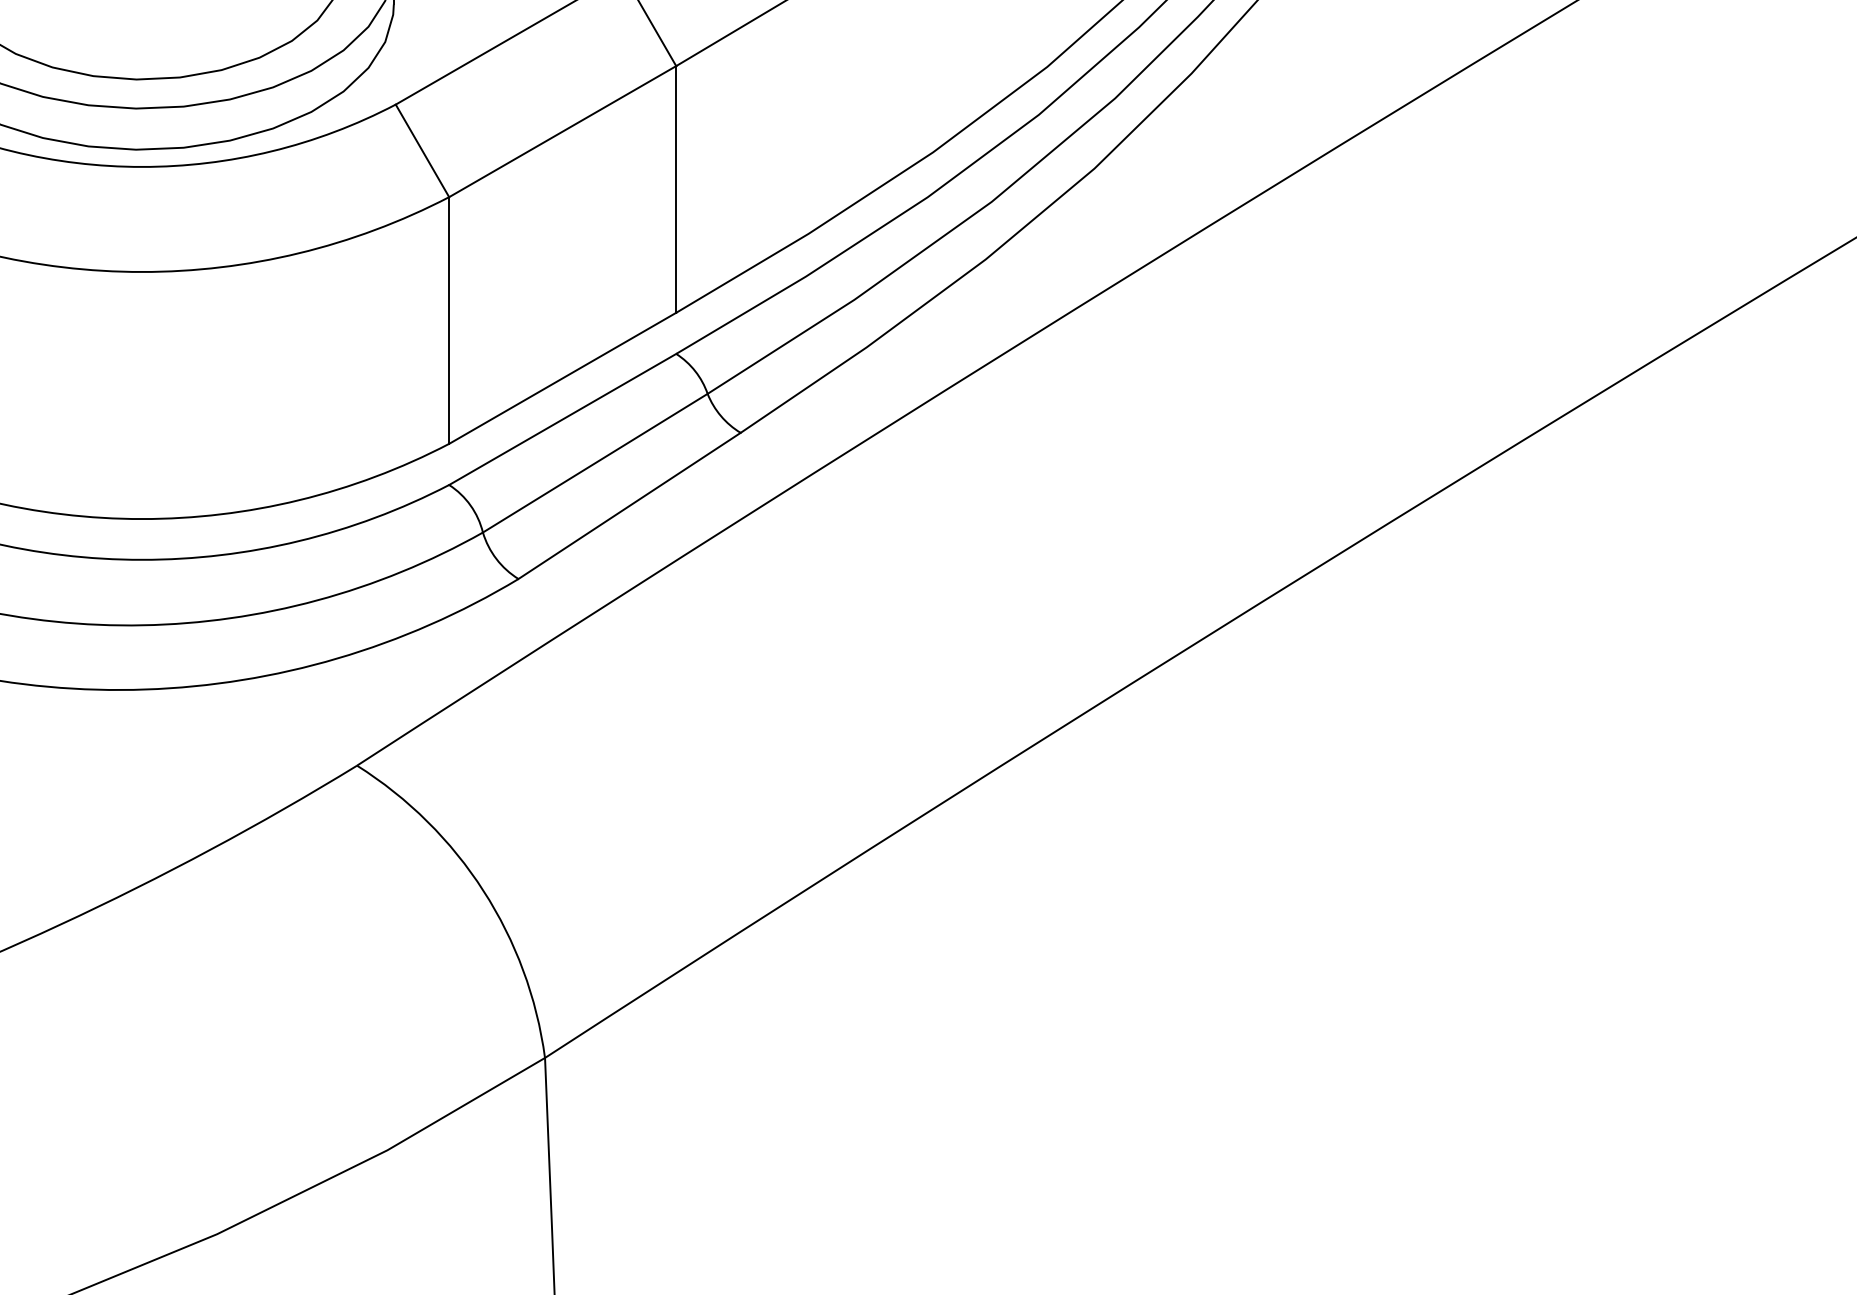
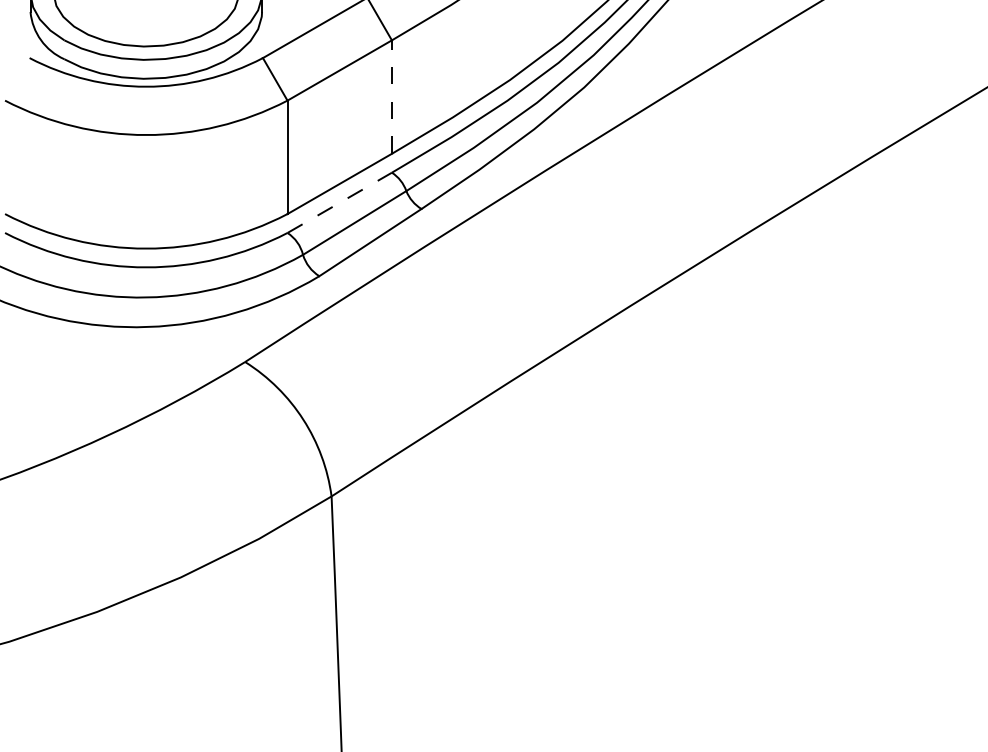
line: (675, 190) -> (391, 97), solid -> dashed
line: (564, 418) -> (340, 202), solid -> dashed

